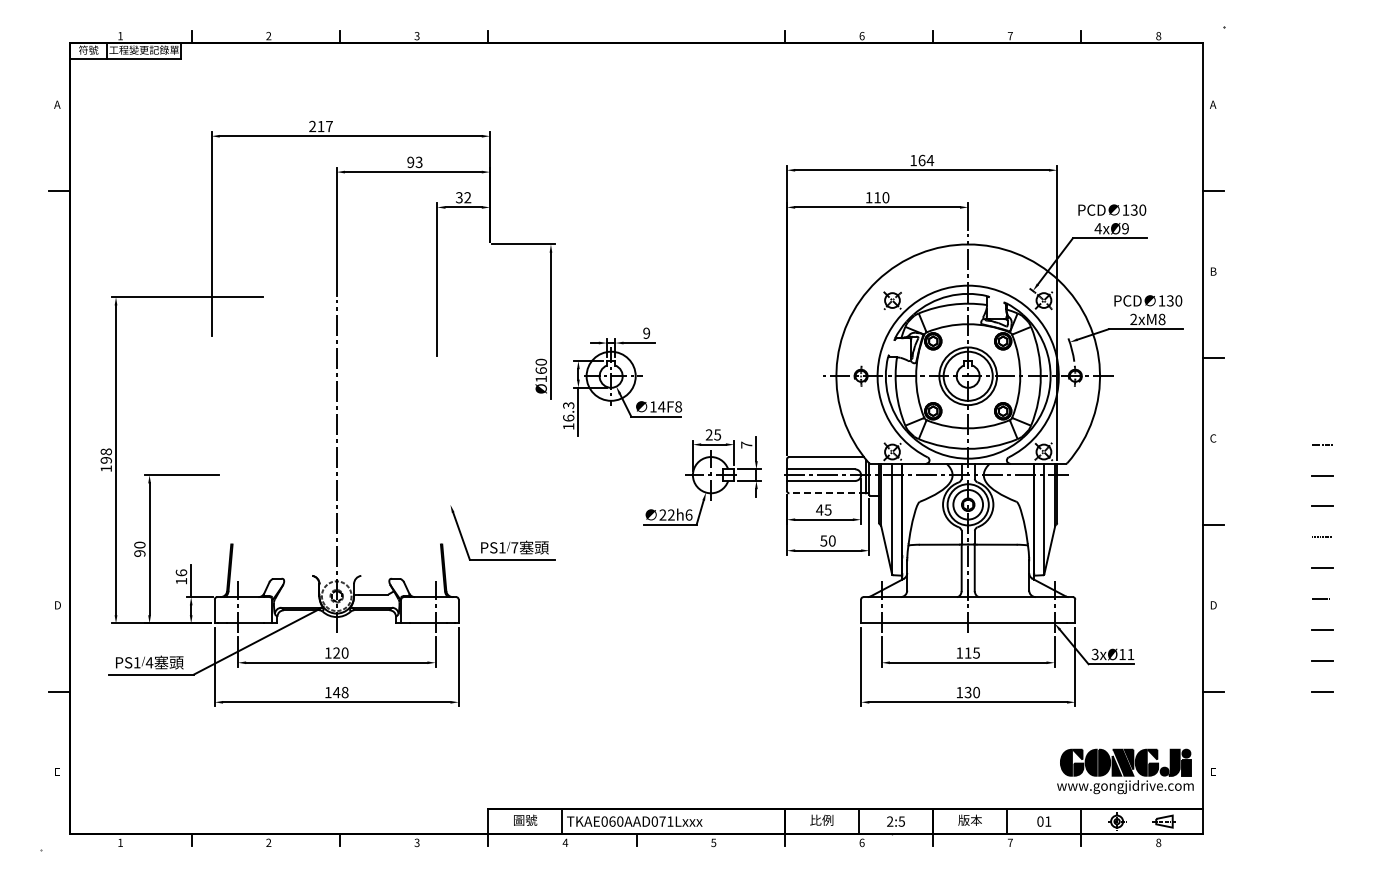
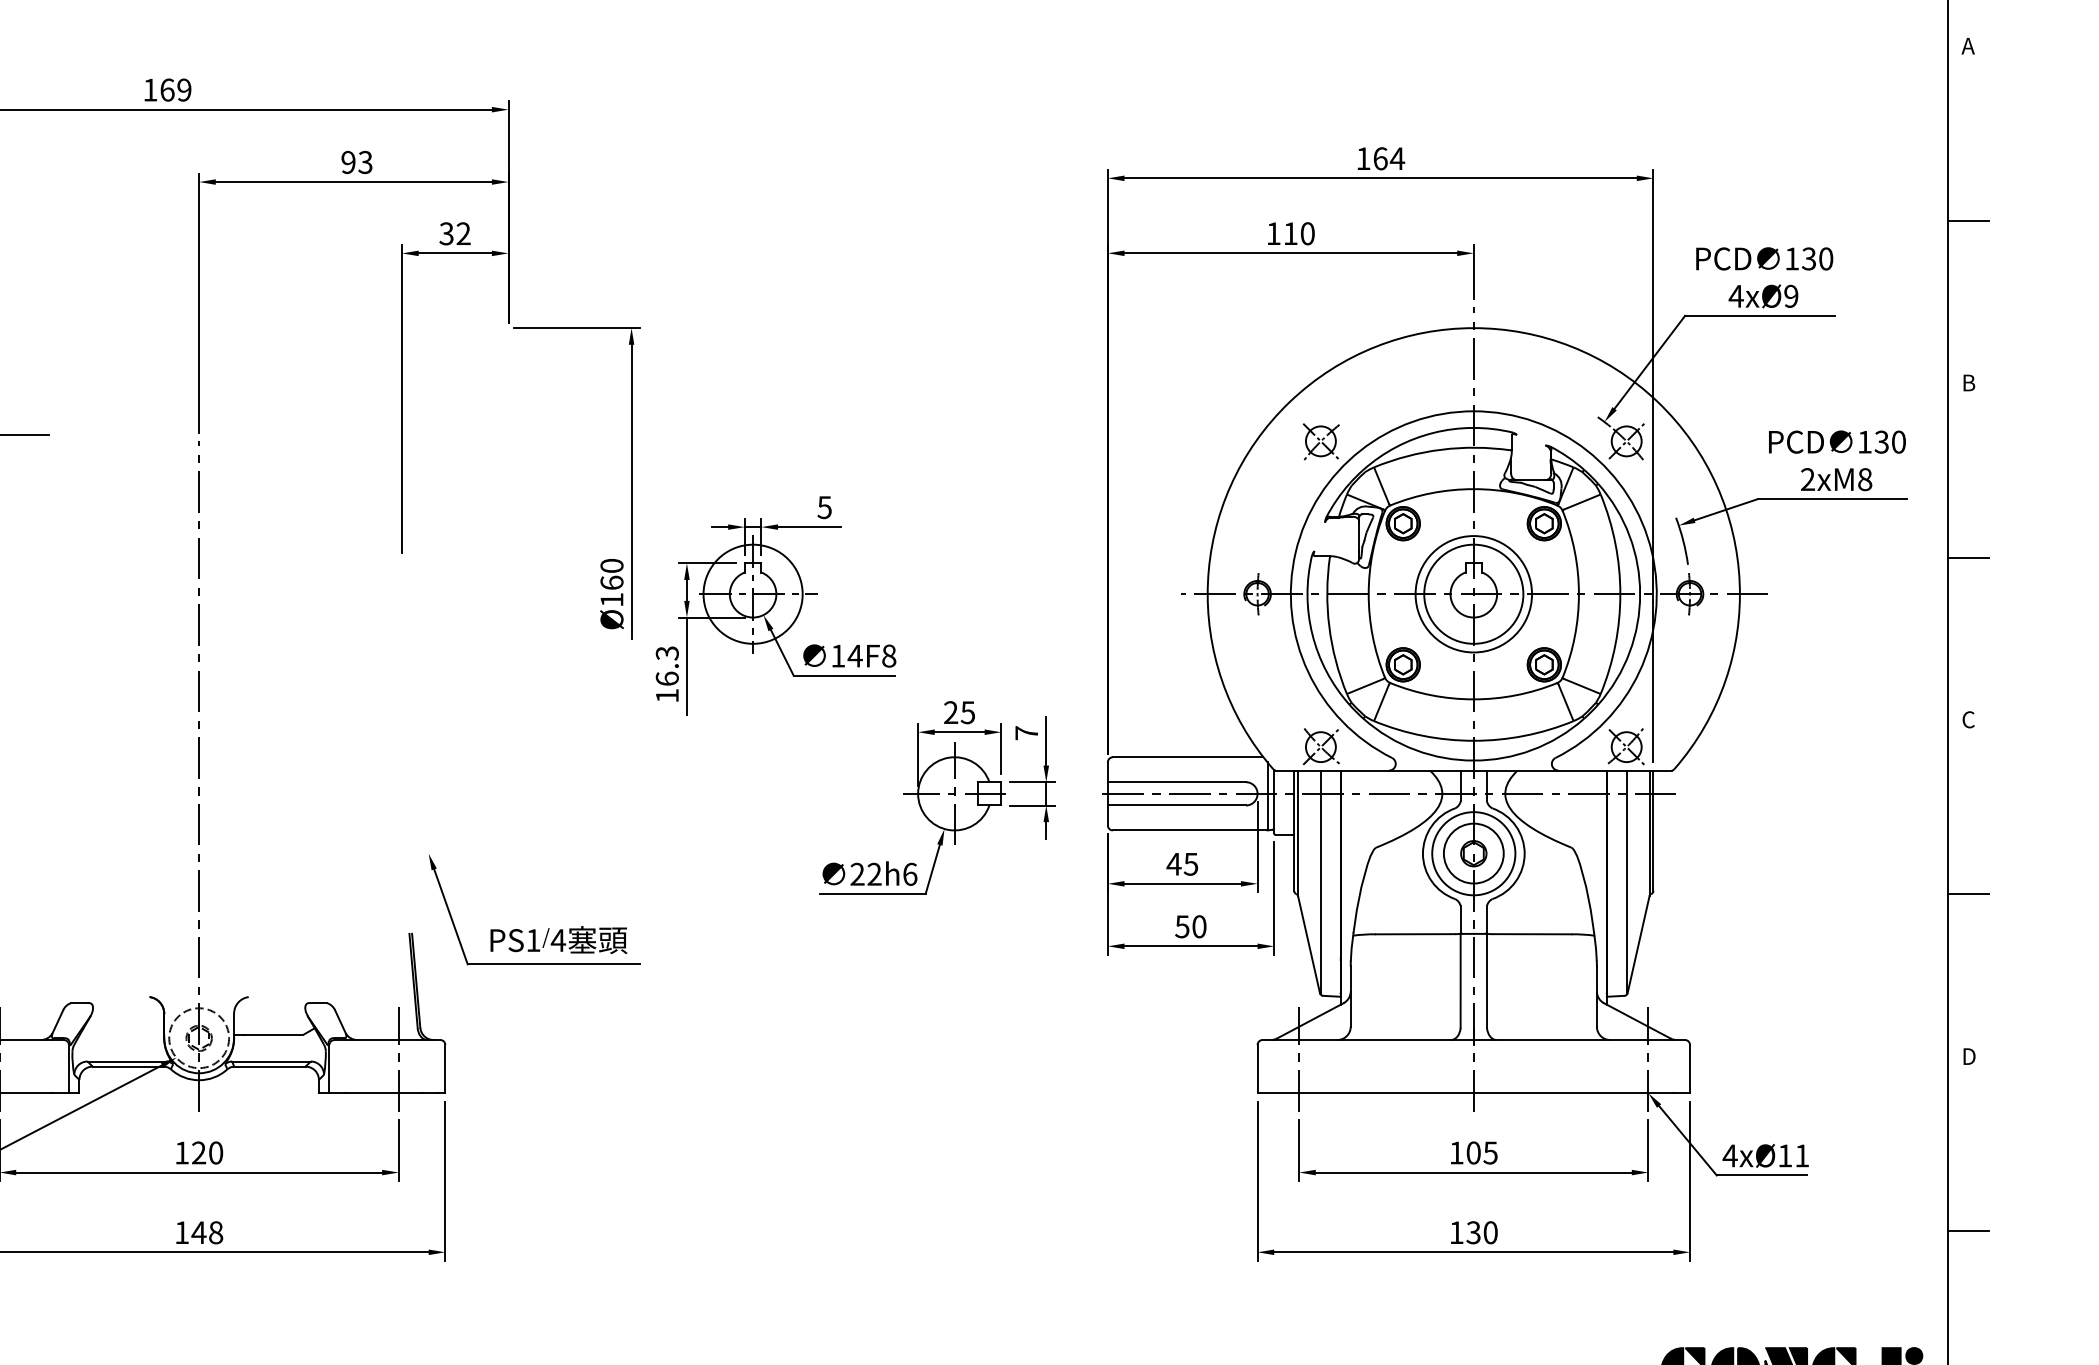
text: (320, 126) -> (166, 90), 217 -> 169
text: (646, 332) -> (824, 505), 9 -> 5
line: (827, 493) -> (1189, 830), dashed -> solid
text: (514, 547) -> (557, 939), 7 -> 4
text: (967, 652) -> (1472, 1151), 115 -> 105
text: (1094, 654) -> (1728, 1155), 3xØ11 -> 4xØ11

